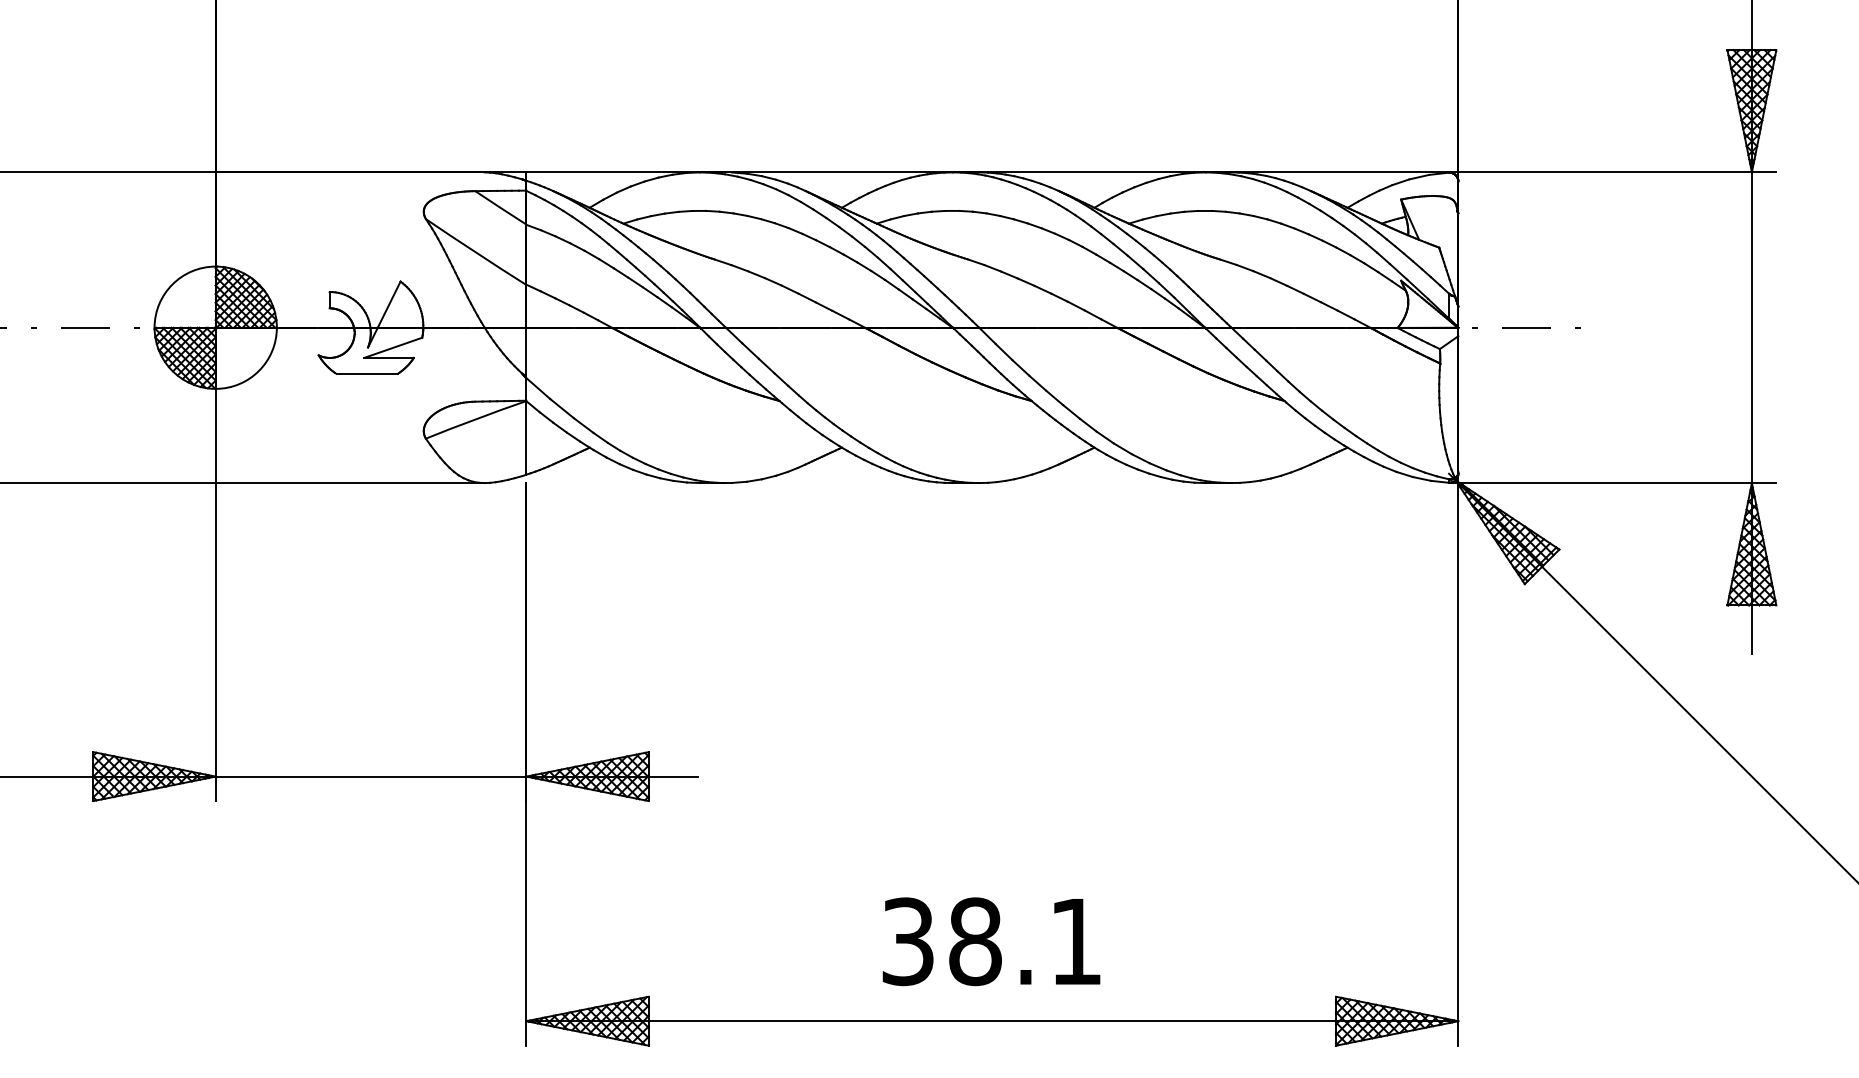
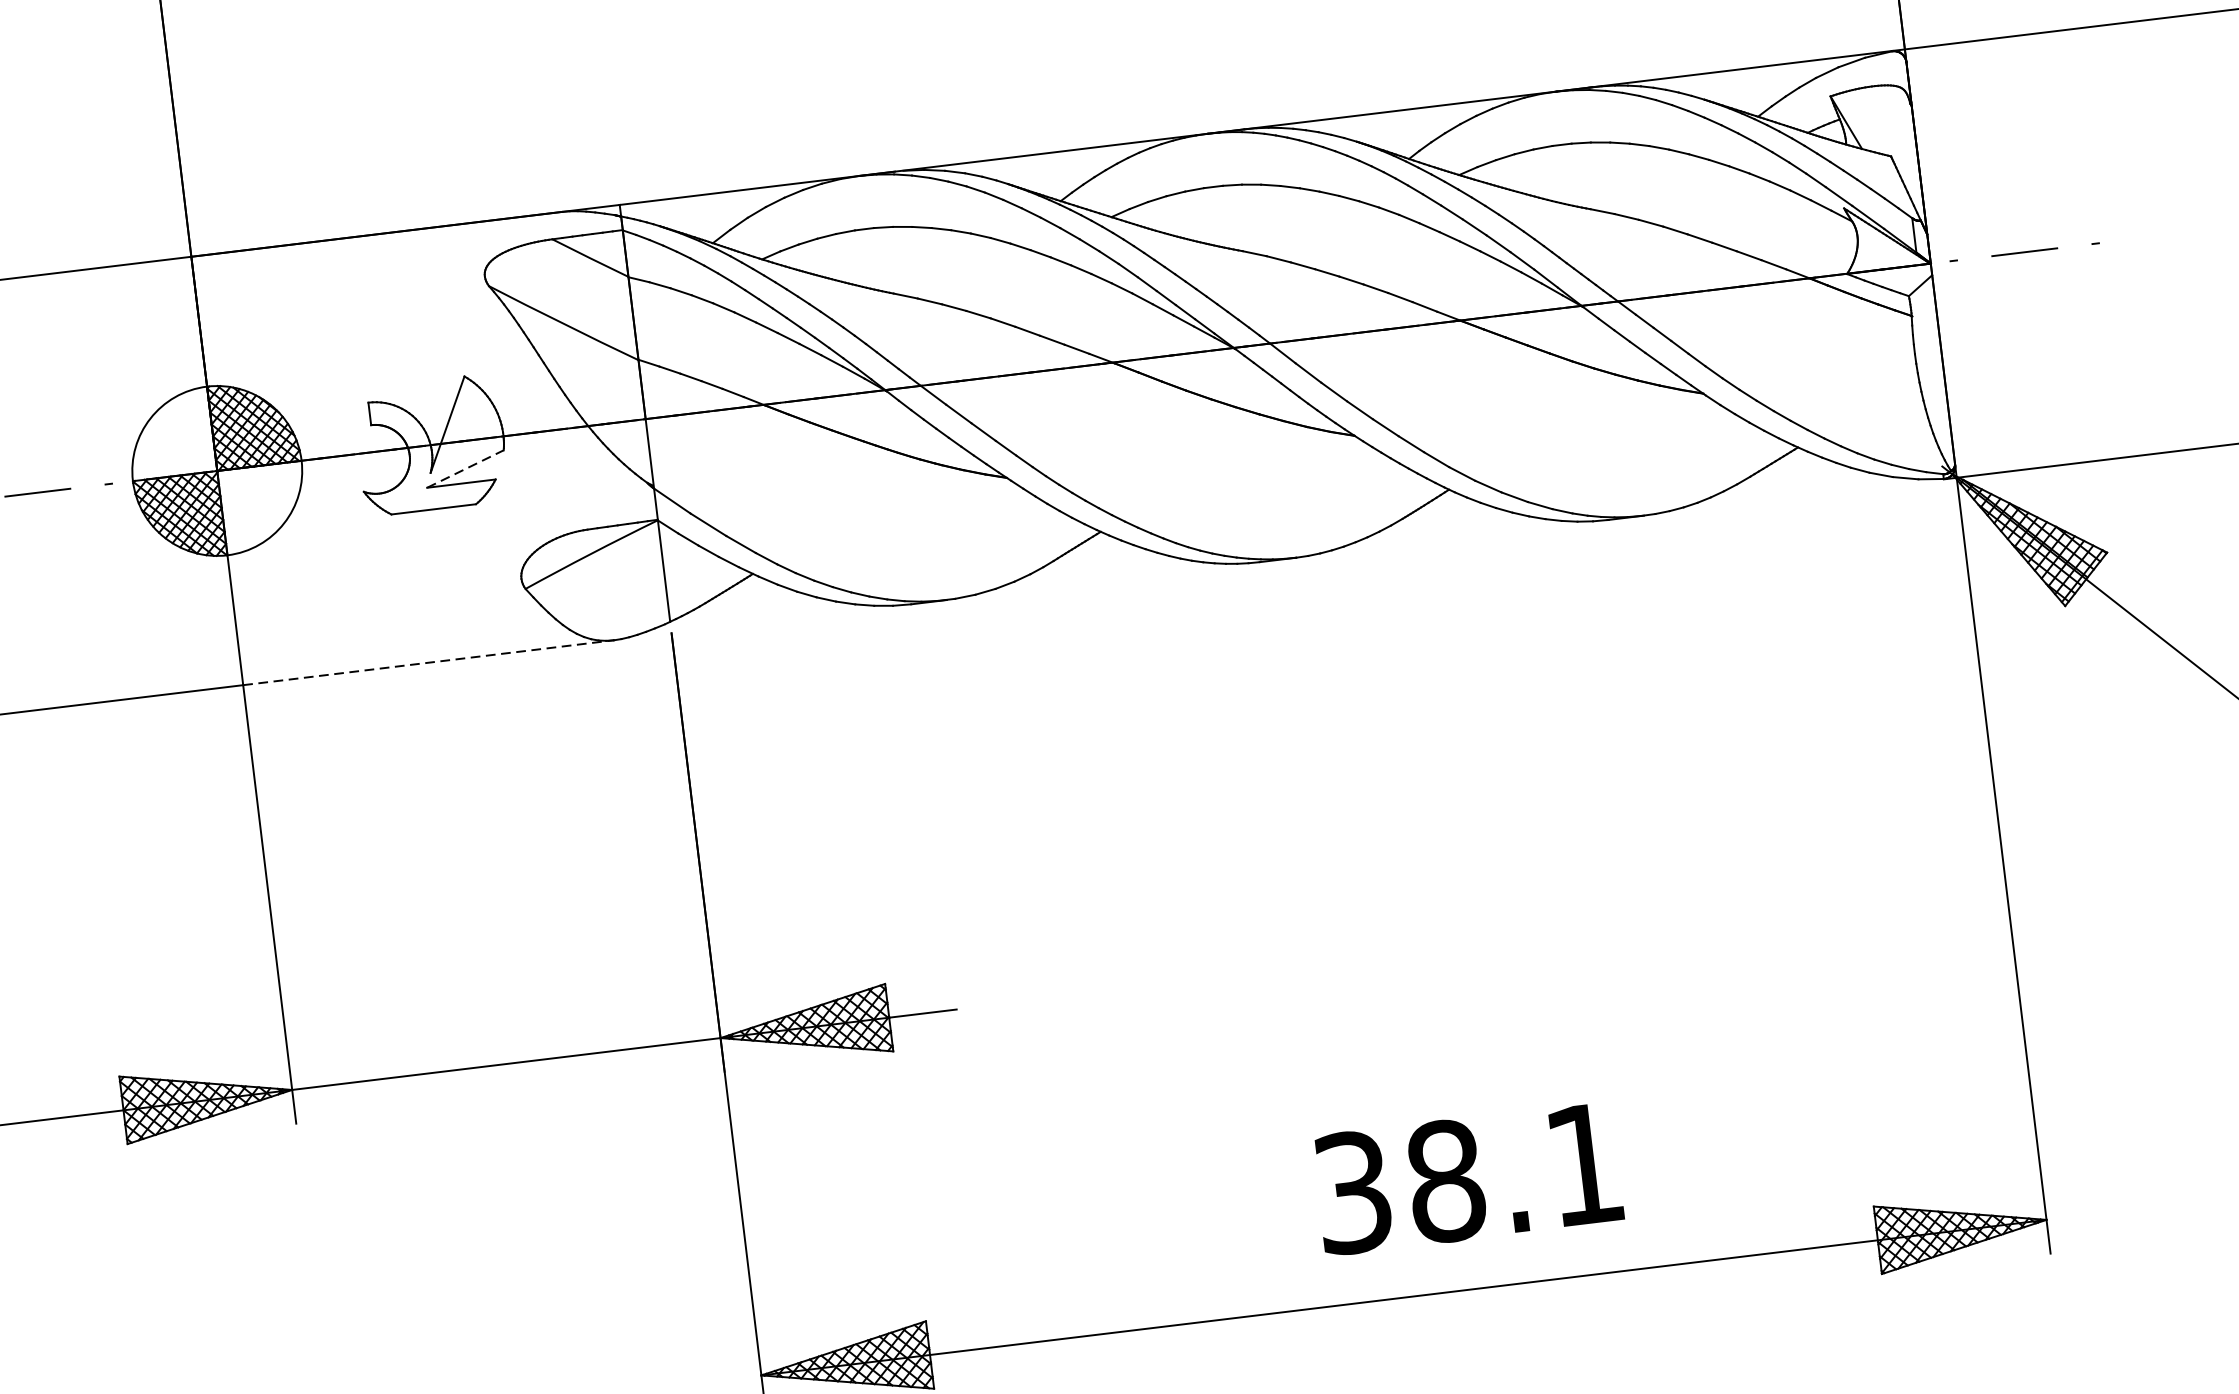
line: (393, 347) -> (465, 468), solid -> dashed
line: (350, 483) -> (429, 663), solid -> dashed
text: (991, 941) -> (1468, 1178), moved

